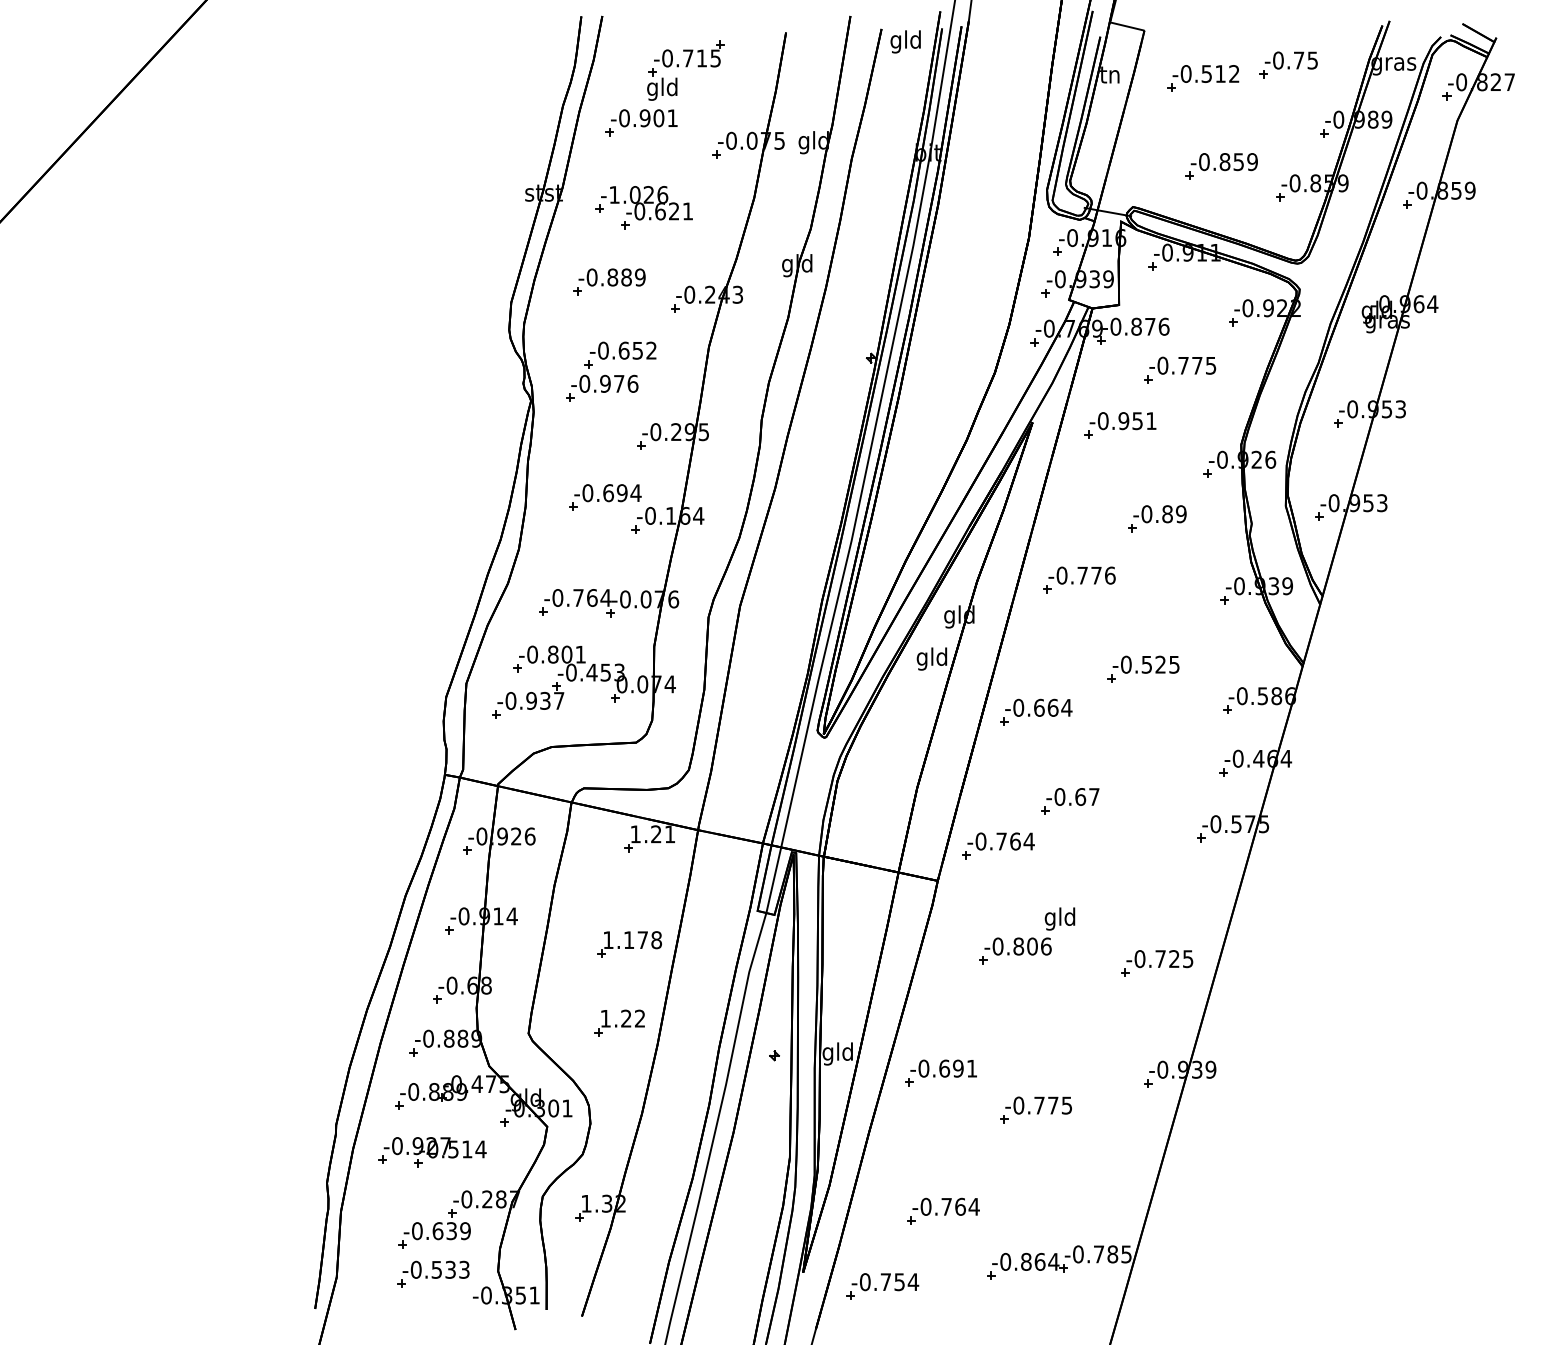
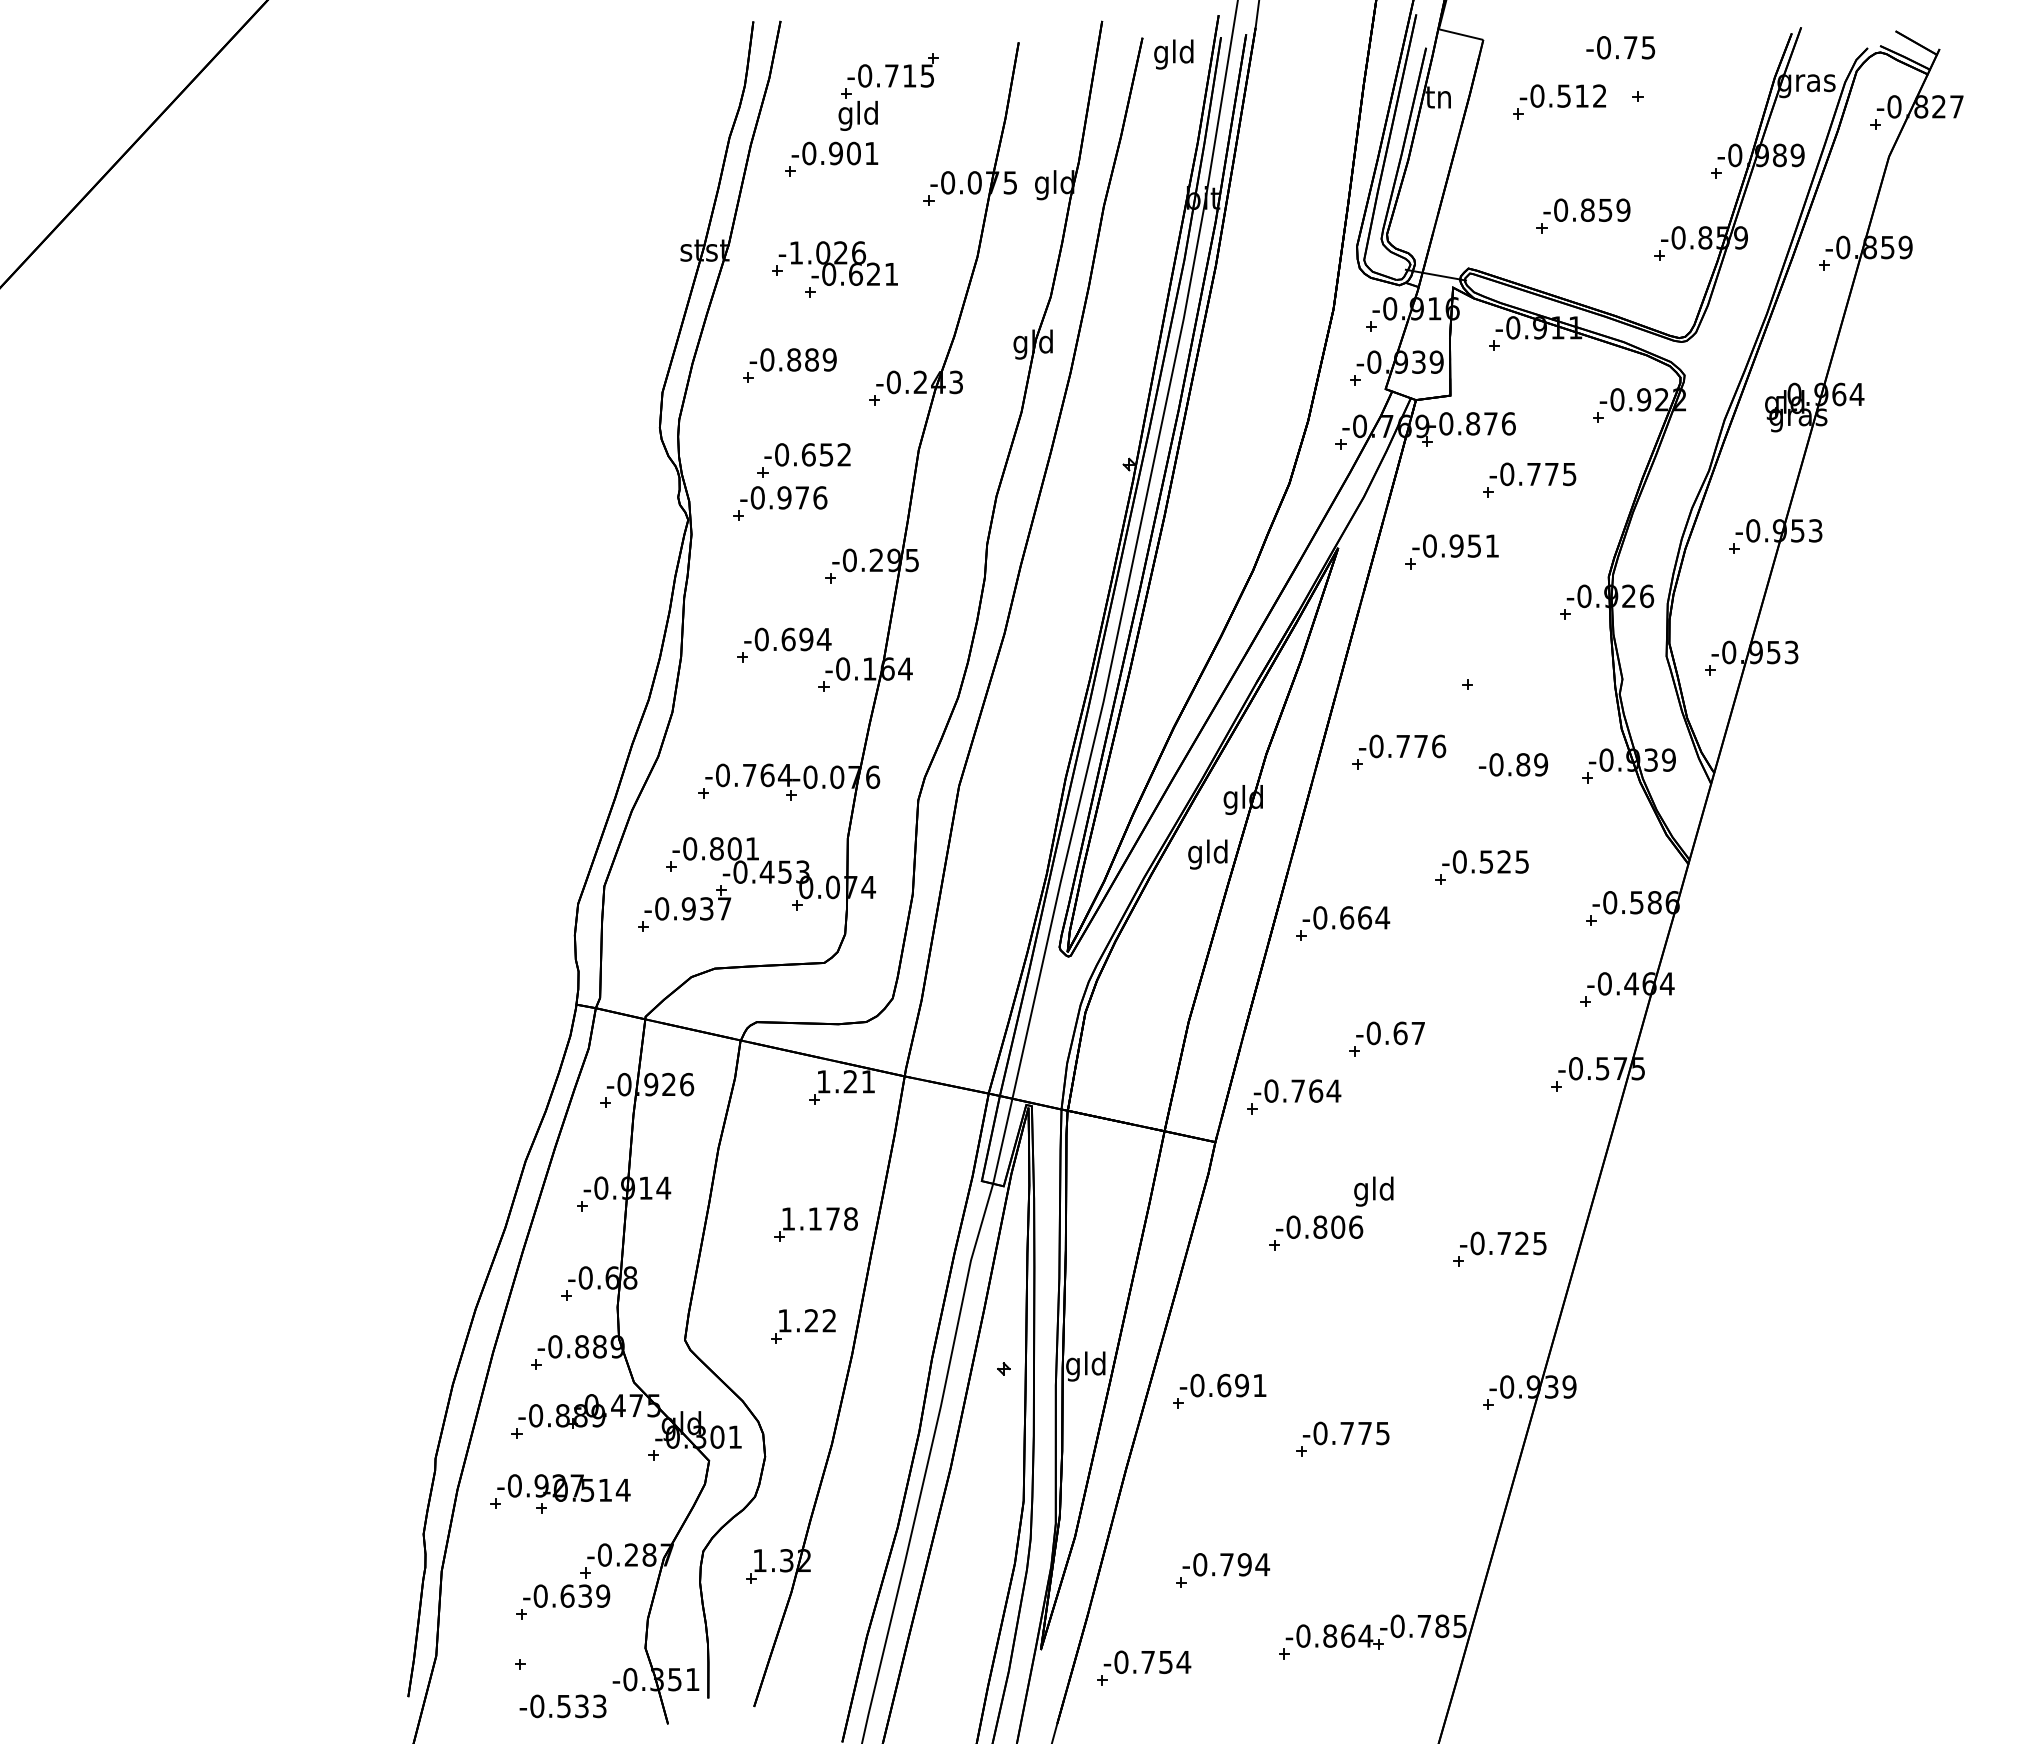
text: (1291, 60) -> (1620, 47), moved
text: (1160, 513) -> (1513, 764), moved
text: (960, 1206) -> (1244, 1564), -0.764 -> -0.794
text: (435, 1269) -> (562, 1706), moved

